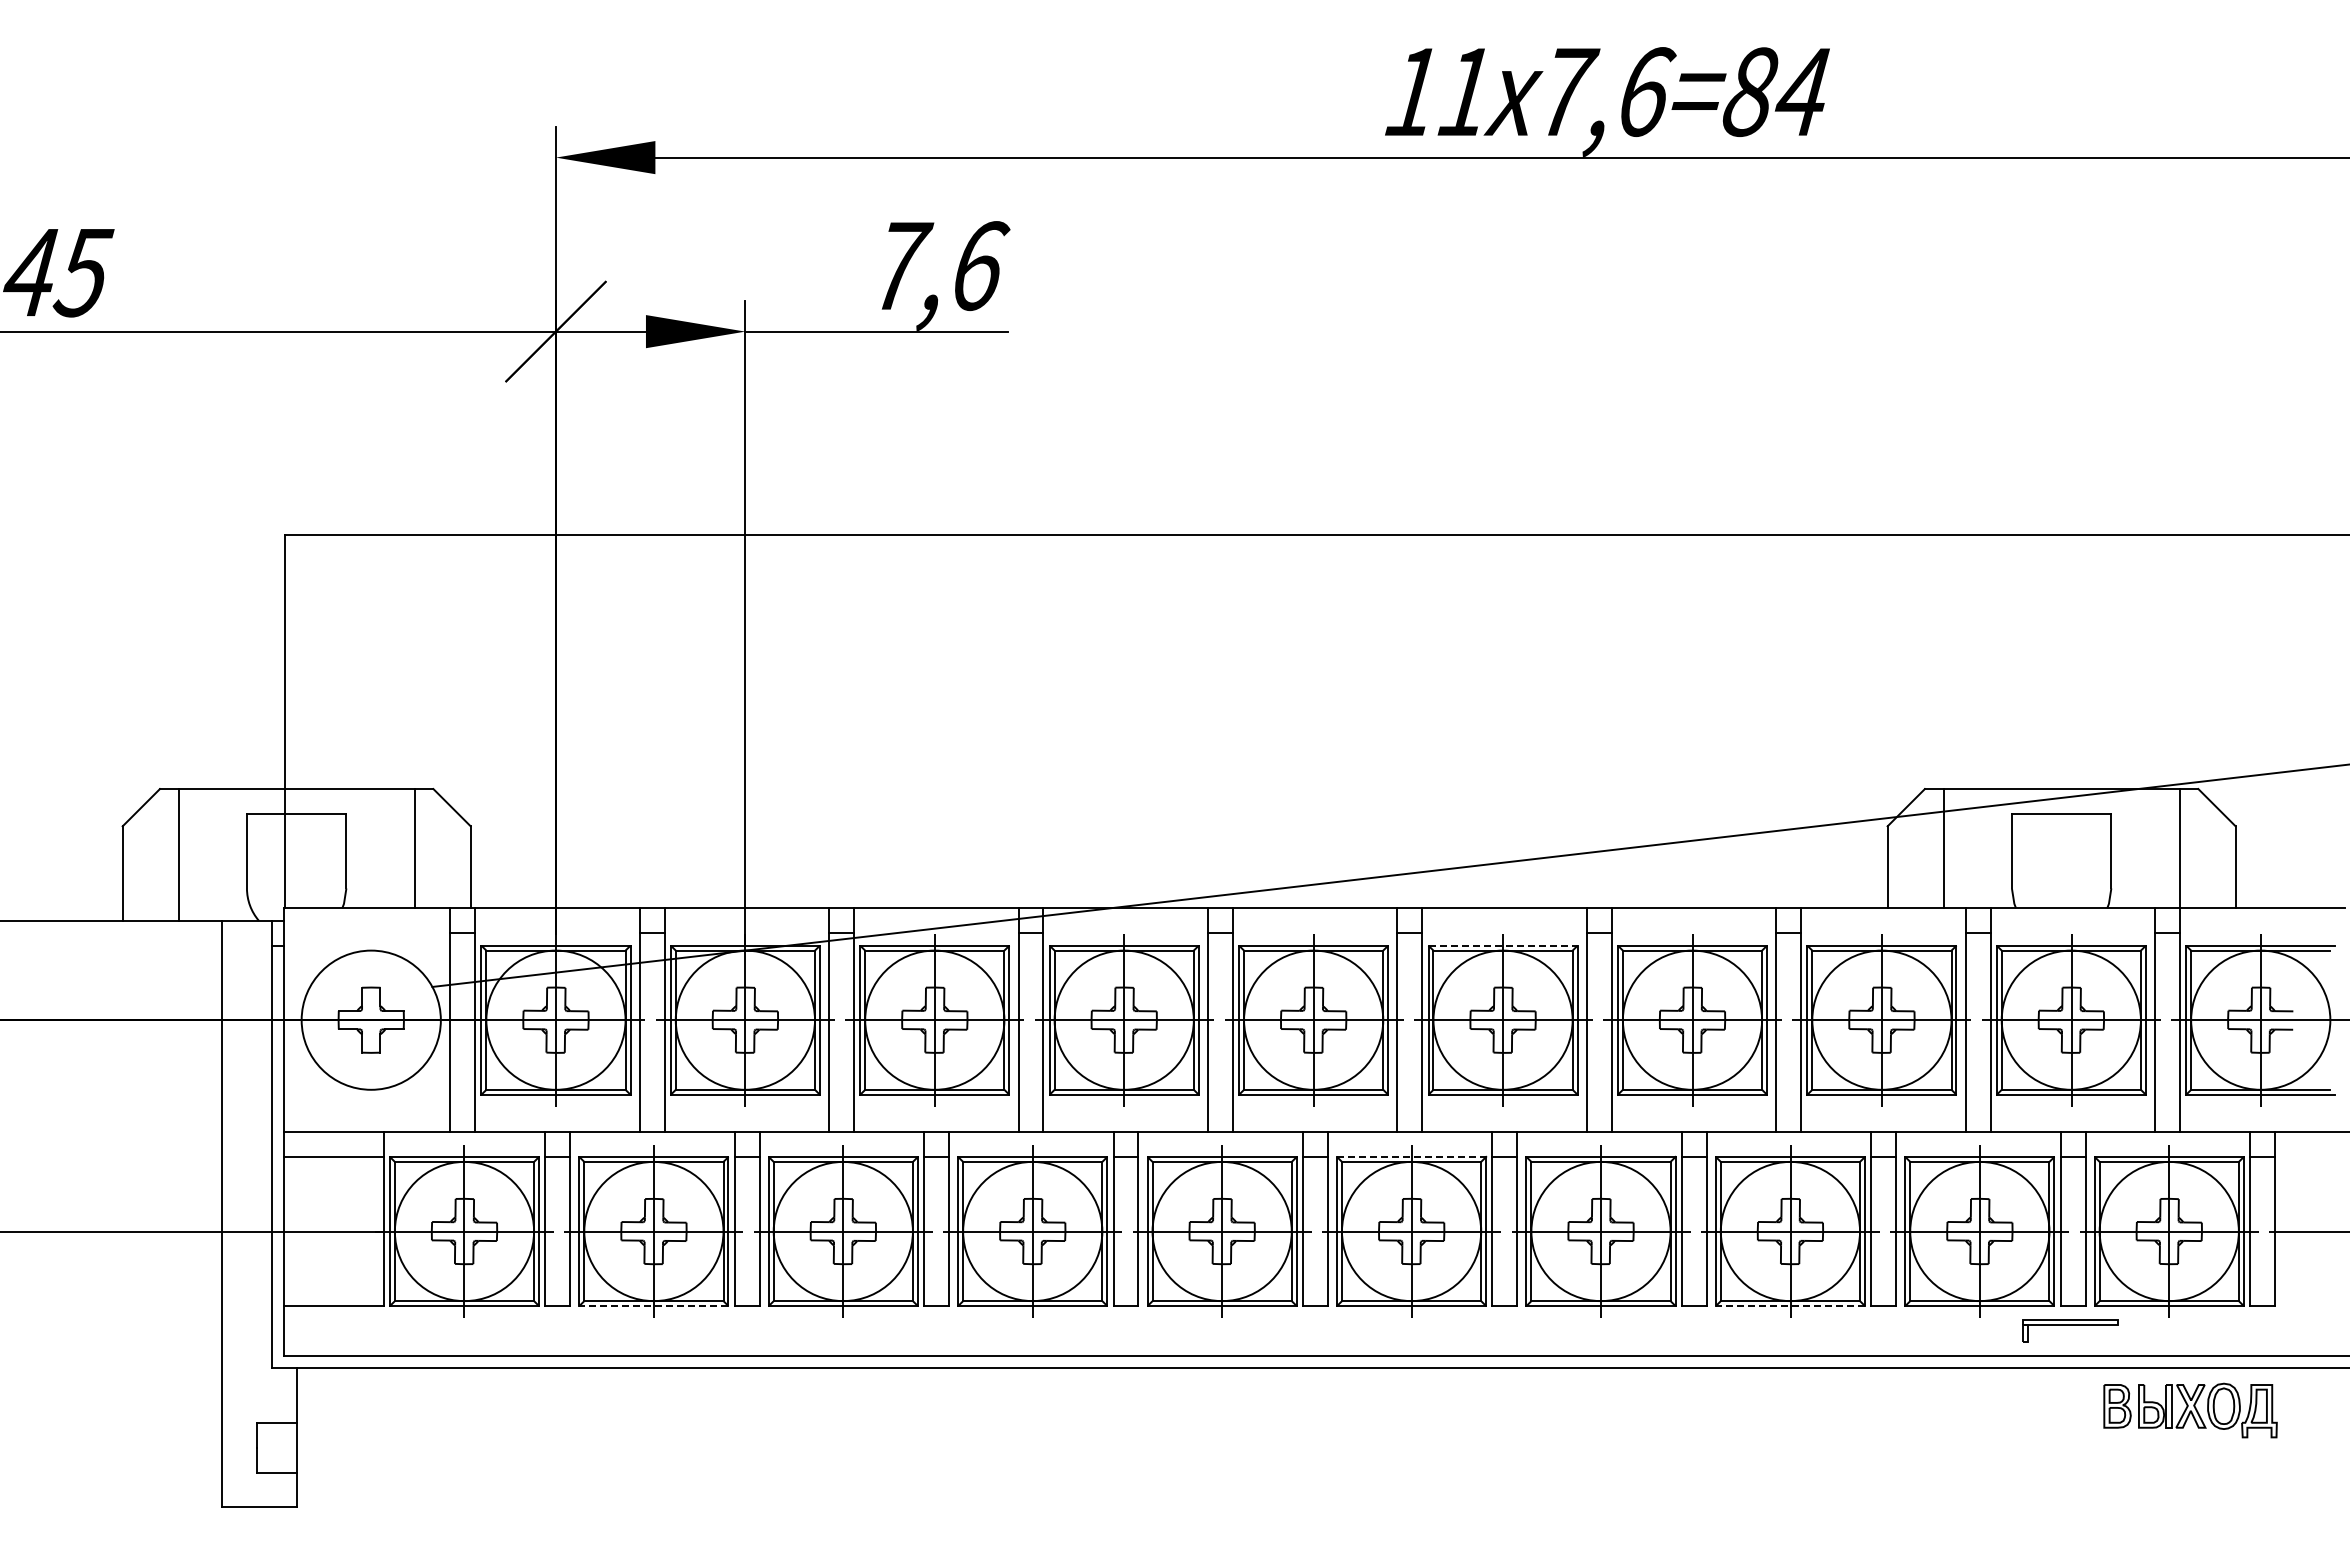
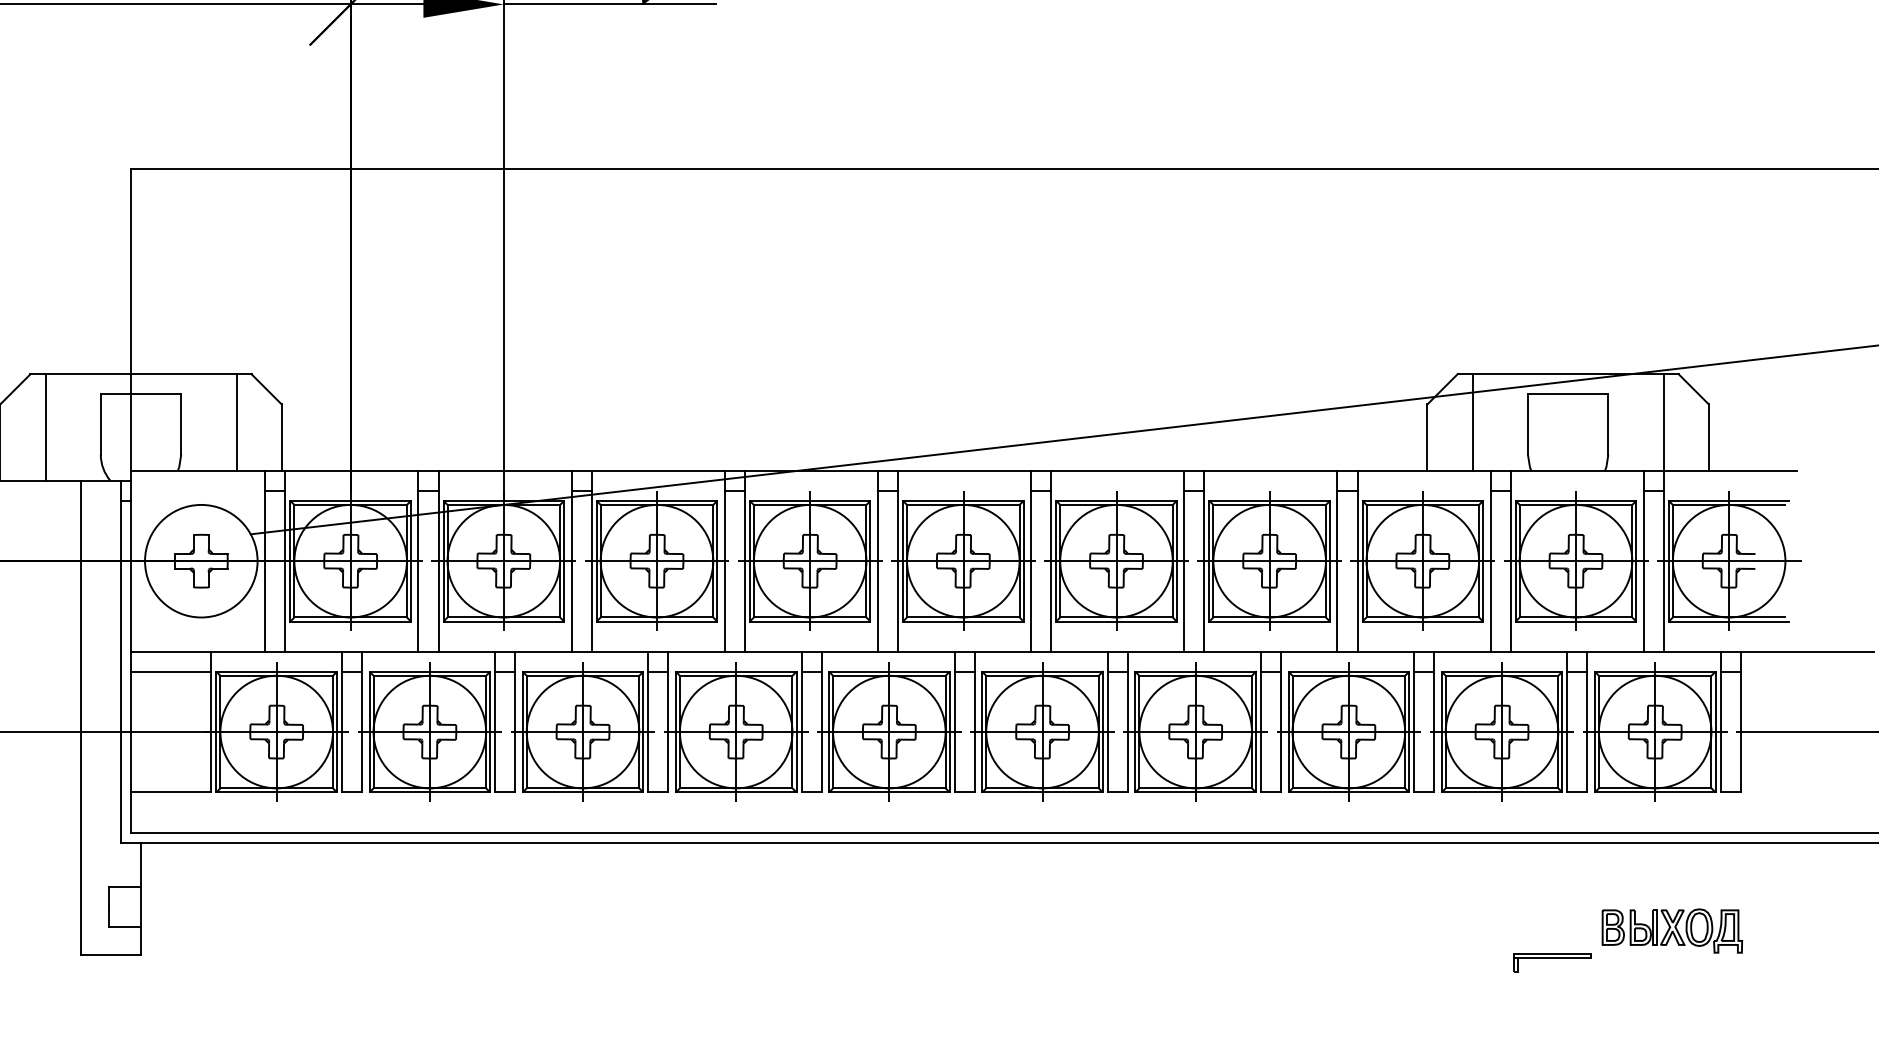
line: (1503, 945) -> (1116, 500), dashed -> solid
line: (1411, 1156) -> (1042, 671), dashed -> solid
line: (653, 1306) -> (429, 792), dashed -> solid
line: (1790, 1306) -> (1348, 792), dashed -> solid
part: (2070, 1330) -> (1552, 962), moved
part: (2190, 1410) -> (1672, 930), moved

